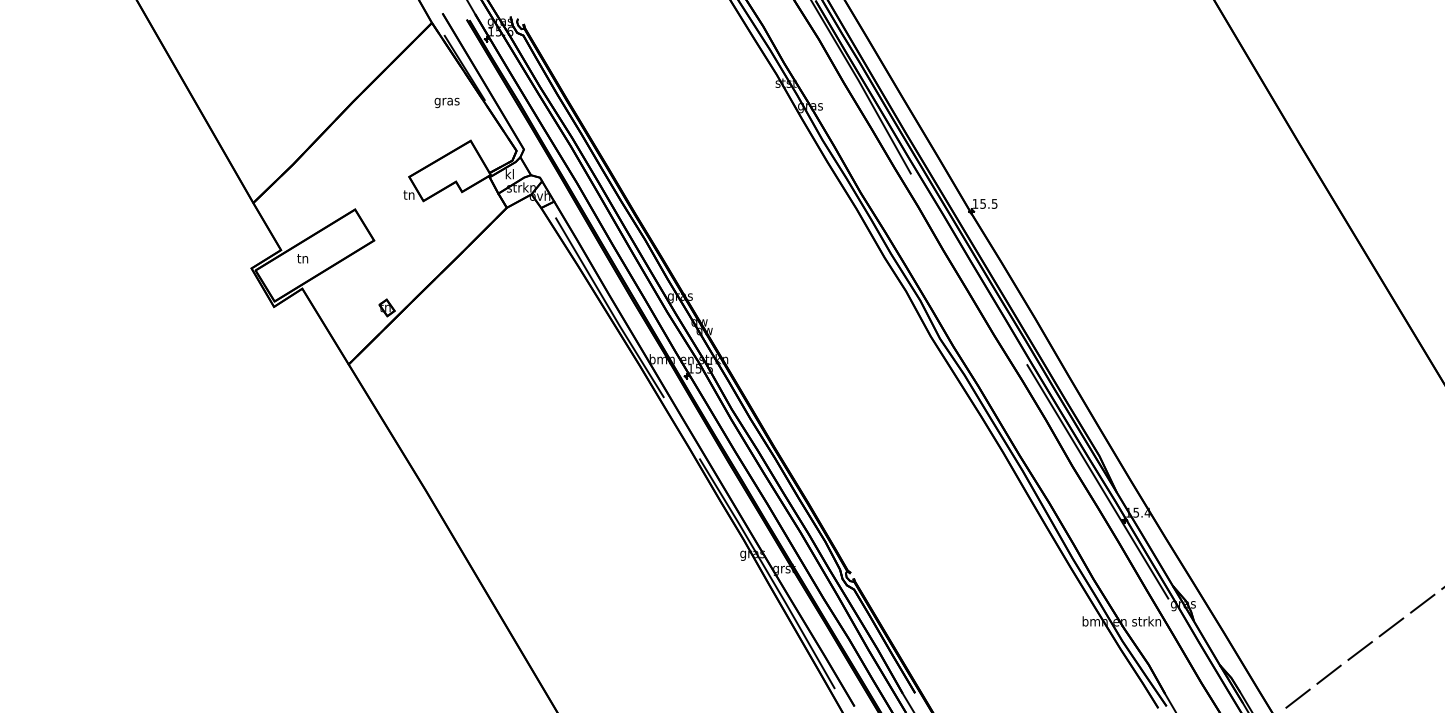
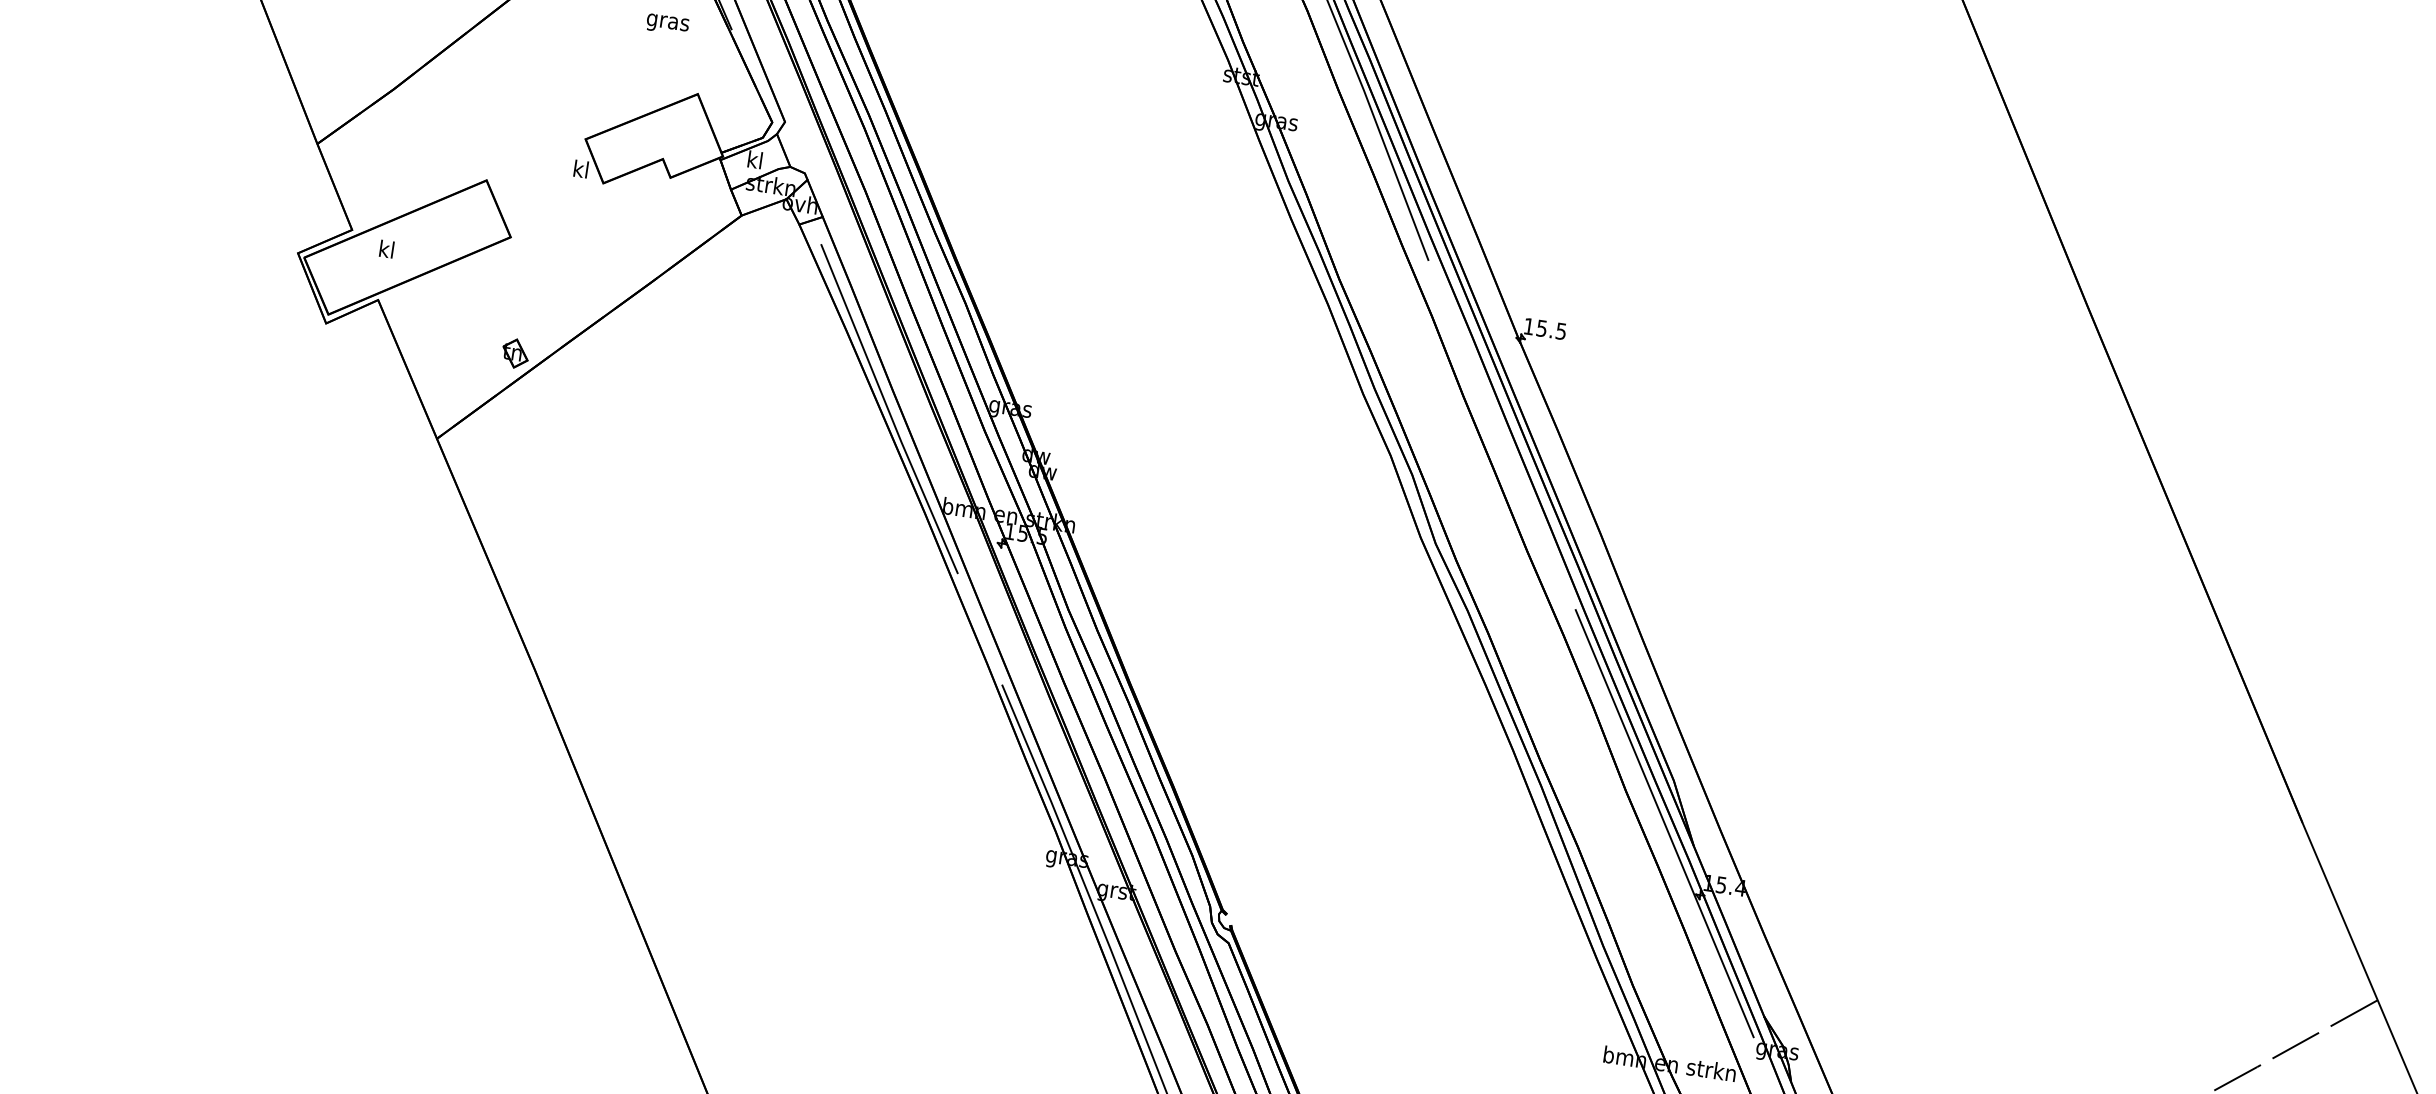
text: (408, 194) -> (579, 168), tn -> kl
text: (302, 258) -> (386, 249), tn -> kl

